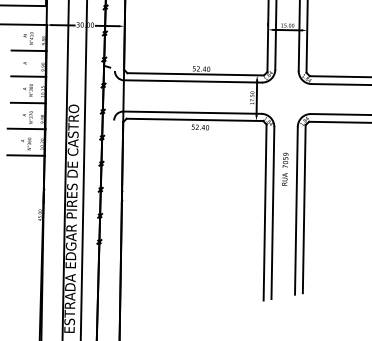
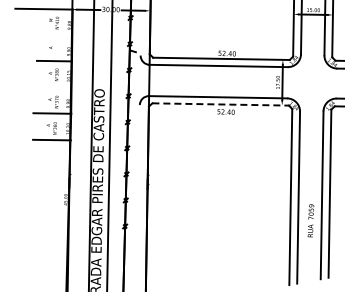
line: (28, 50) -> (54, 35), removed
line: (27, 102) -> (53, 87), removed
line: (195, 119) -> (221, 104), solid -> dashed
text: (285, 168) -> (311, 220), moved

